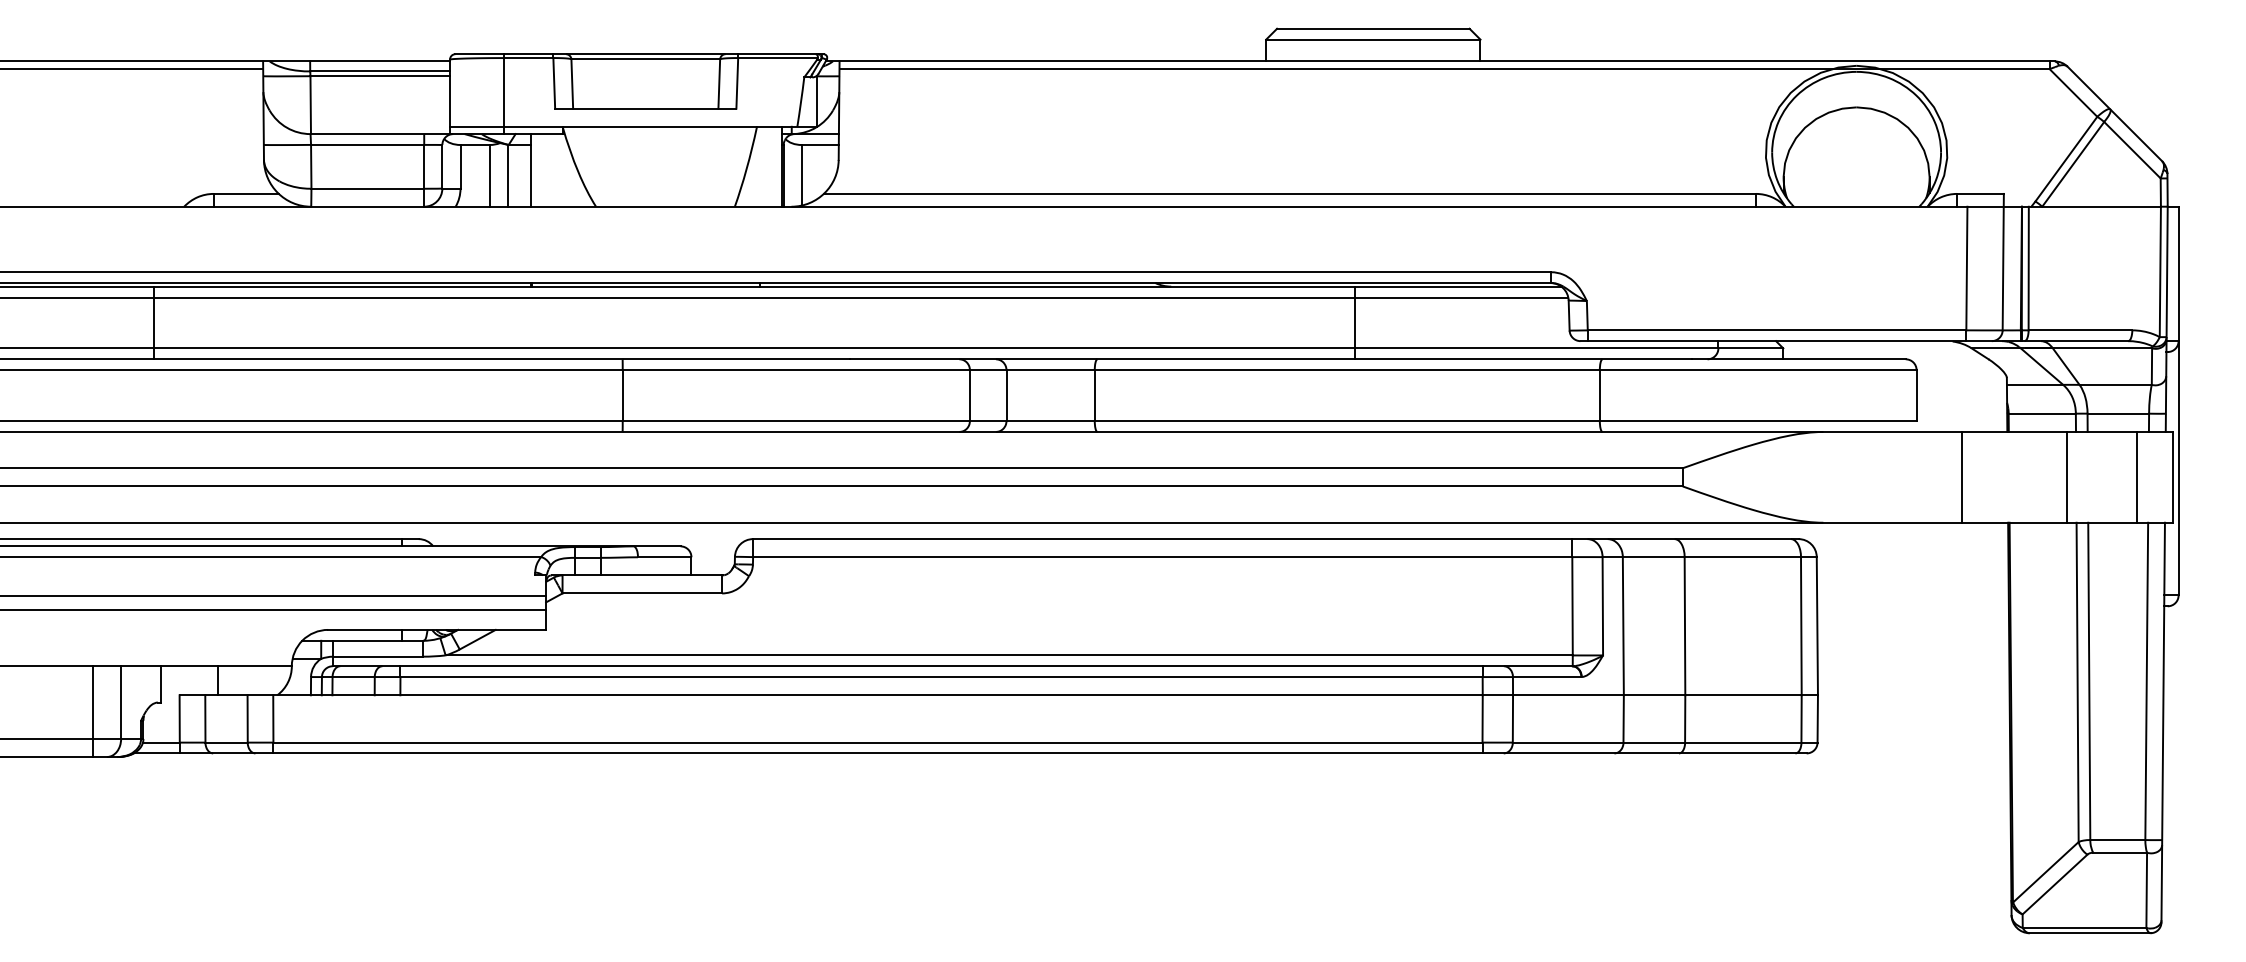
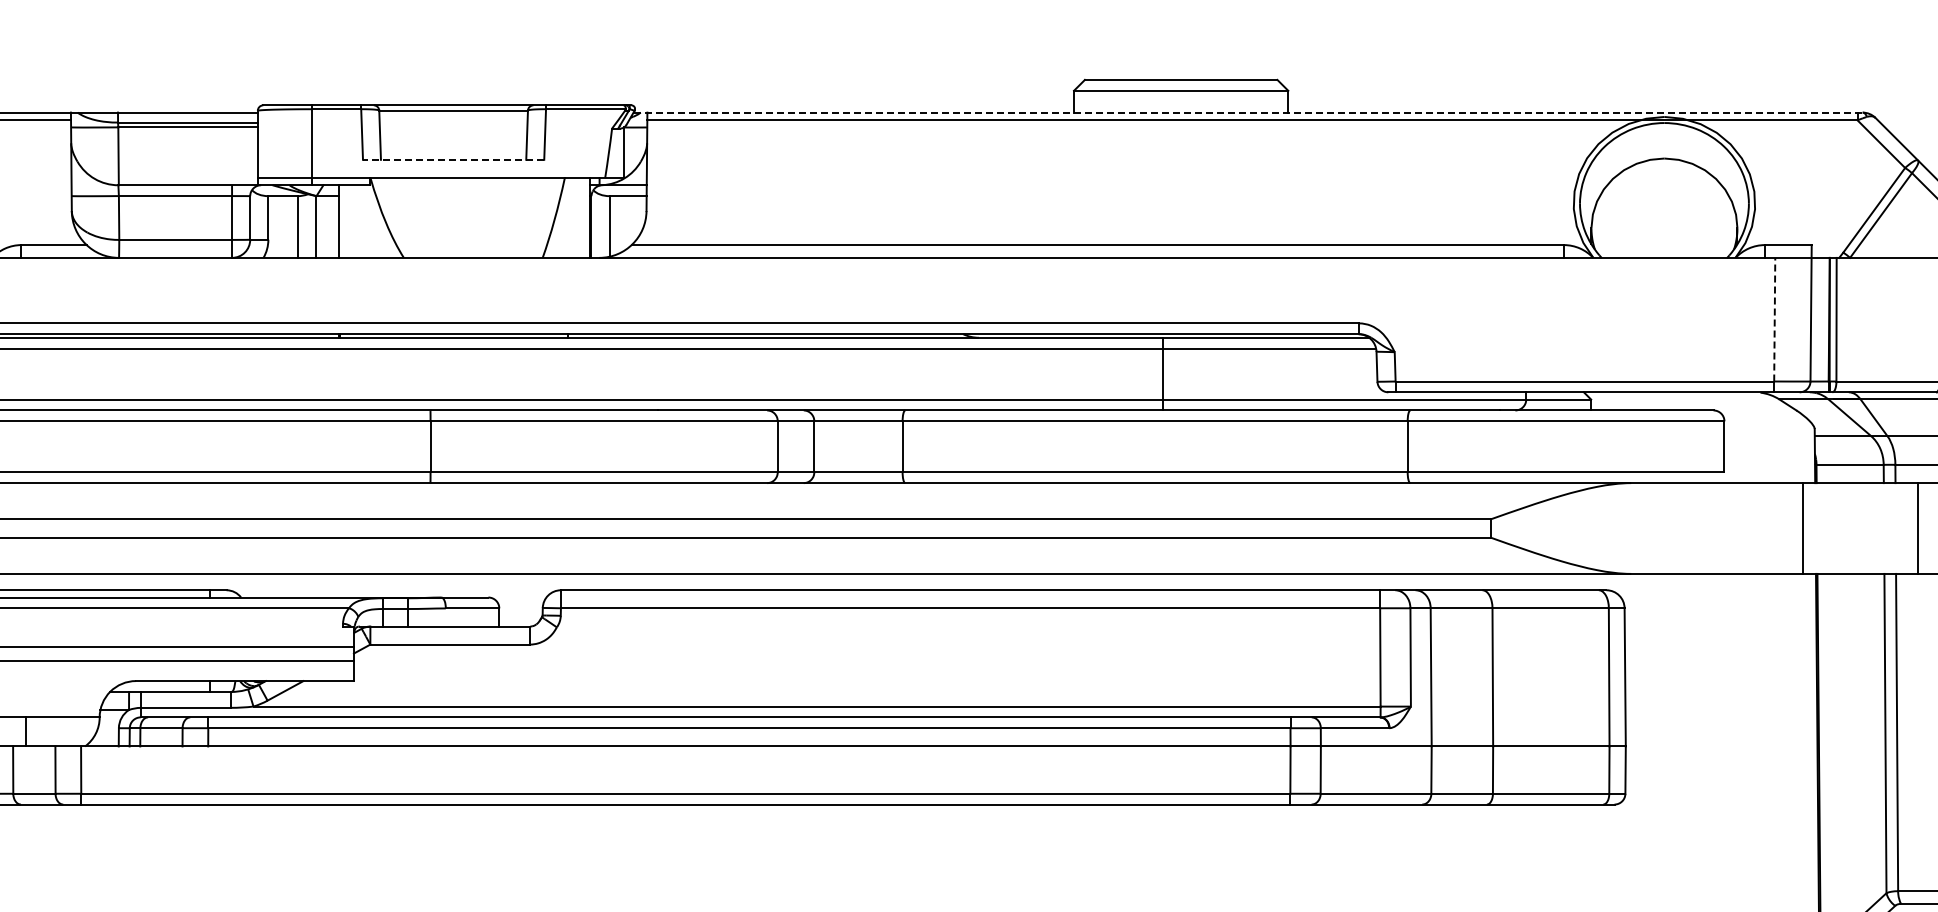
line: (1440, 61) -> (1248, 112), solid -> dashed
line: (645, 108) -> (453, 159), solid -> dashed
line: (1966, 268) -> (1774, 319), solid -> dashed
line: (1962, 476) -> (1803, 527), moved
line: (2066, 476) -> (1917, 527), moved

